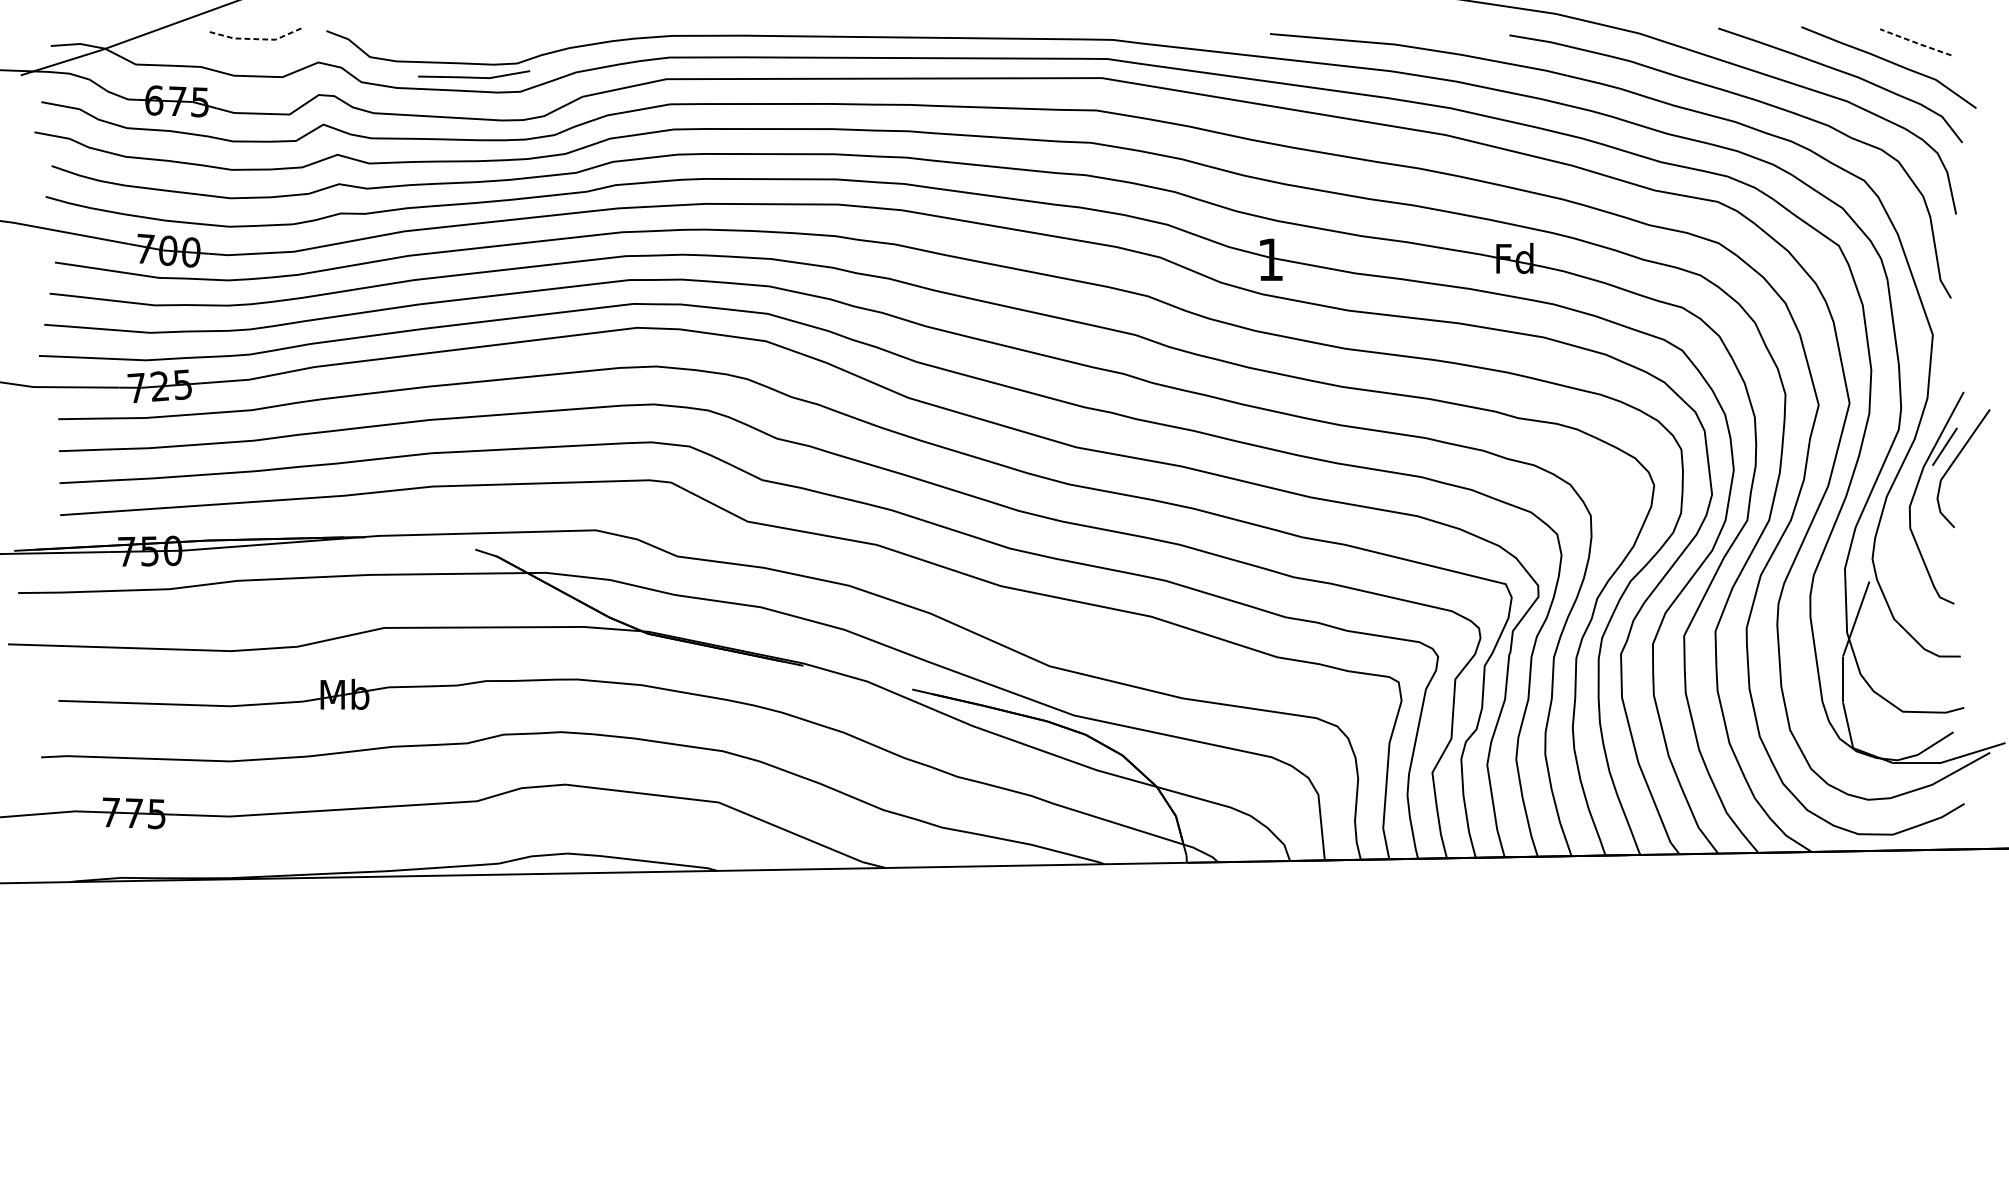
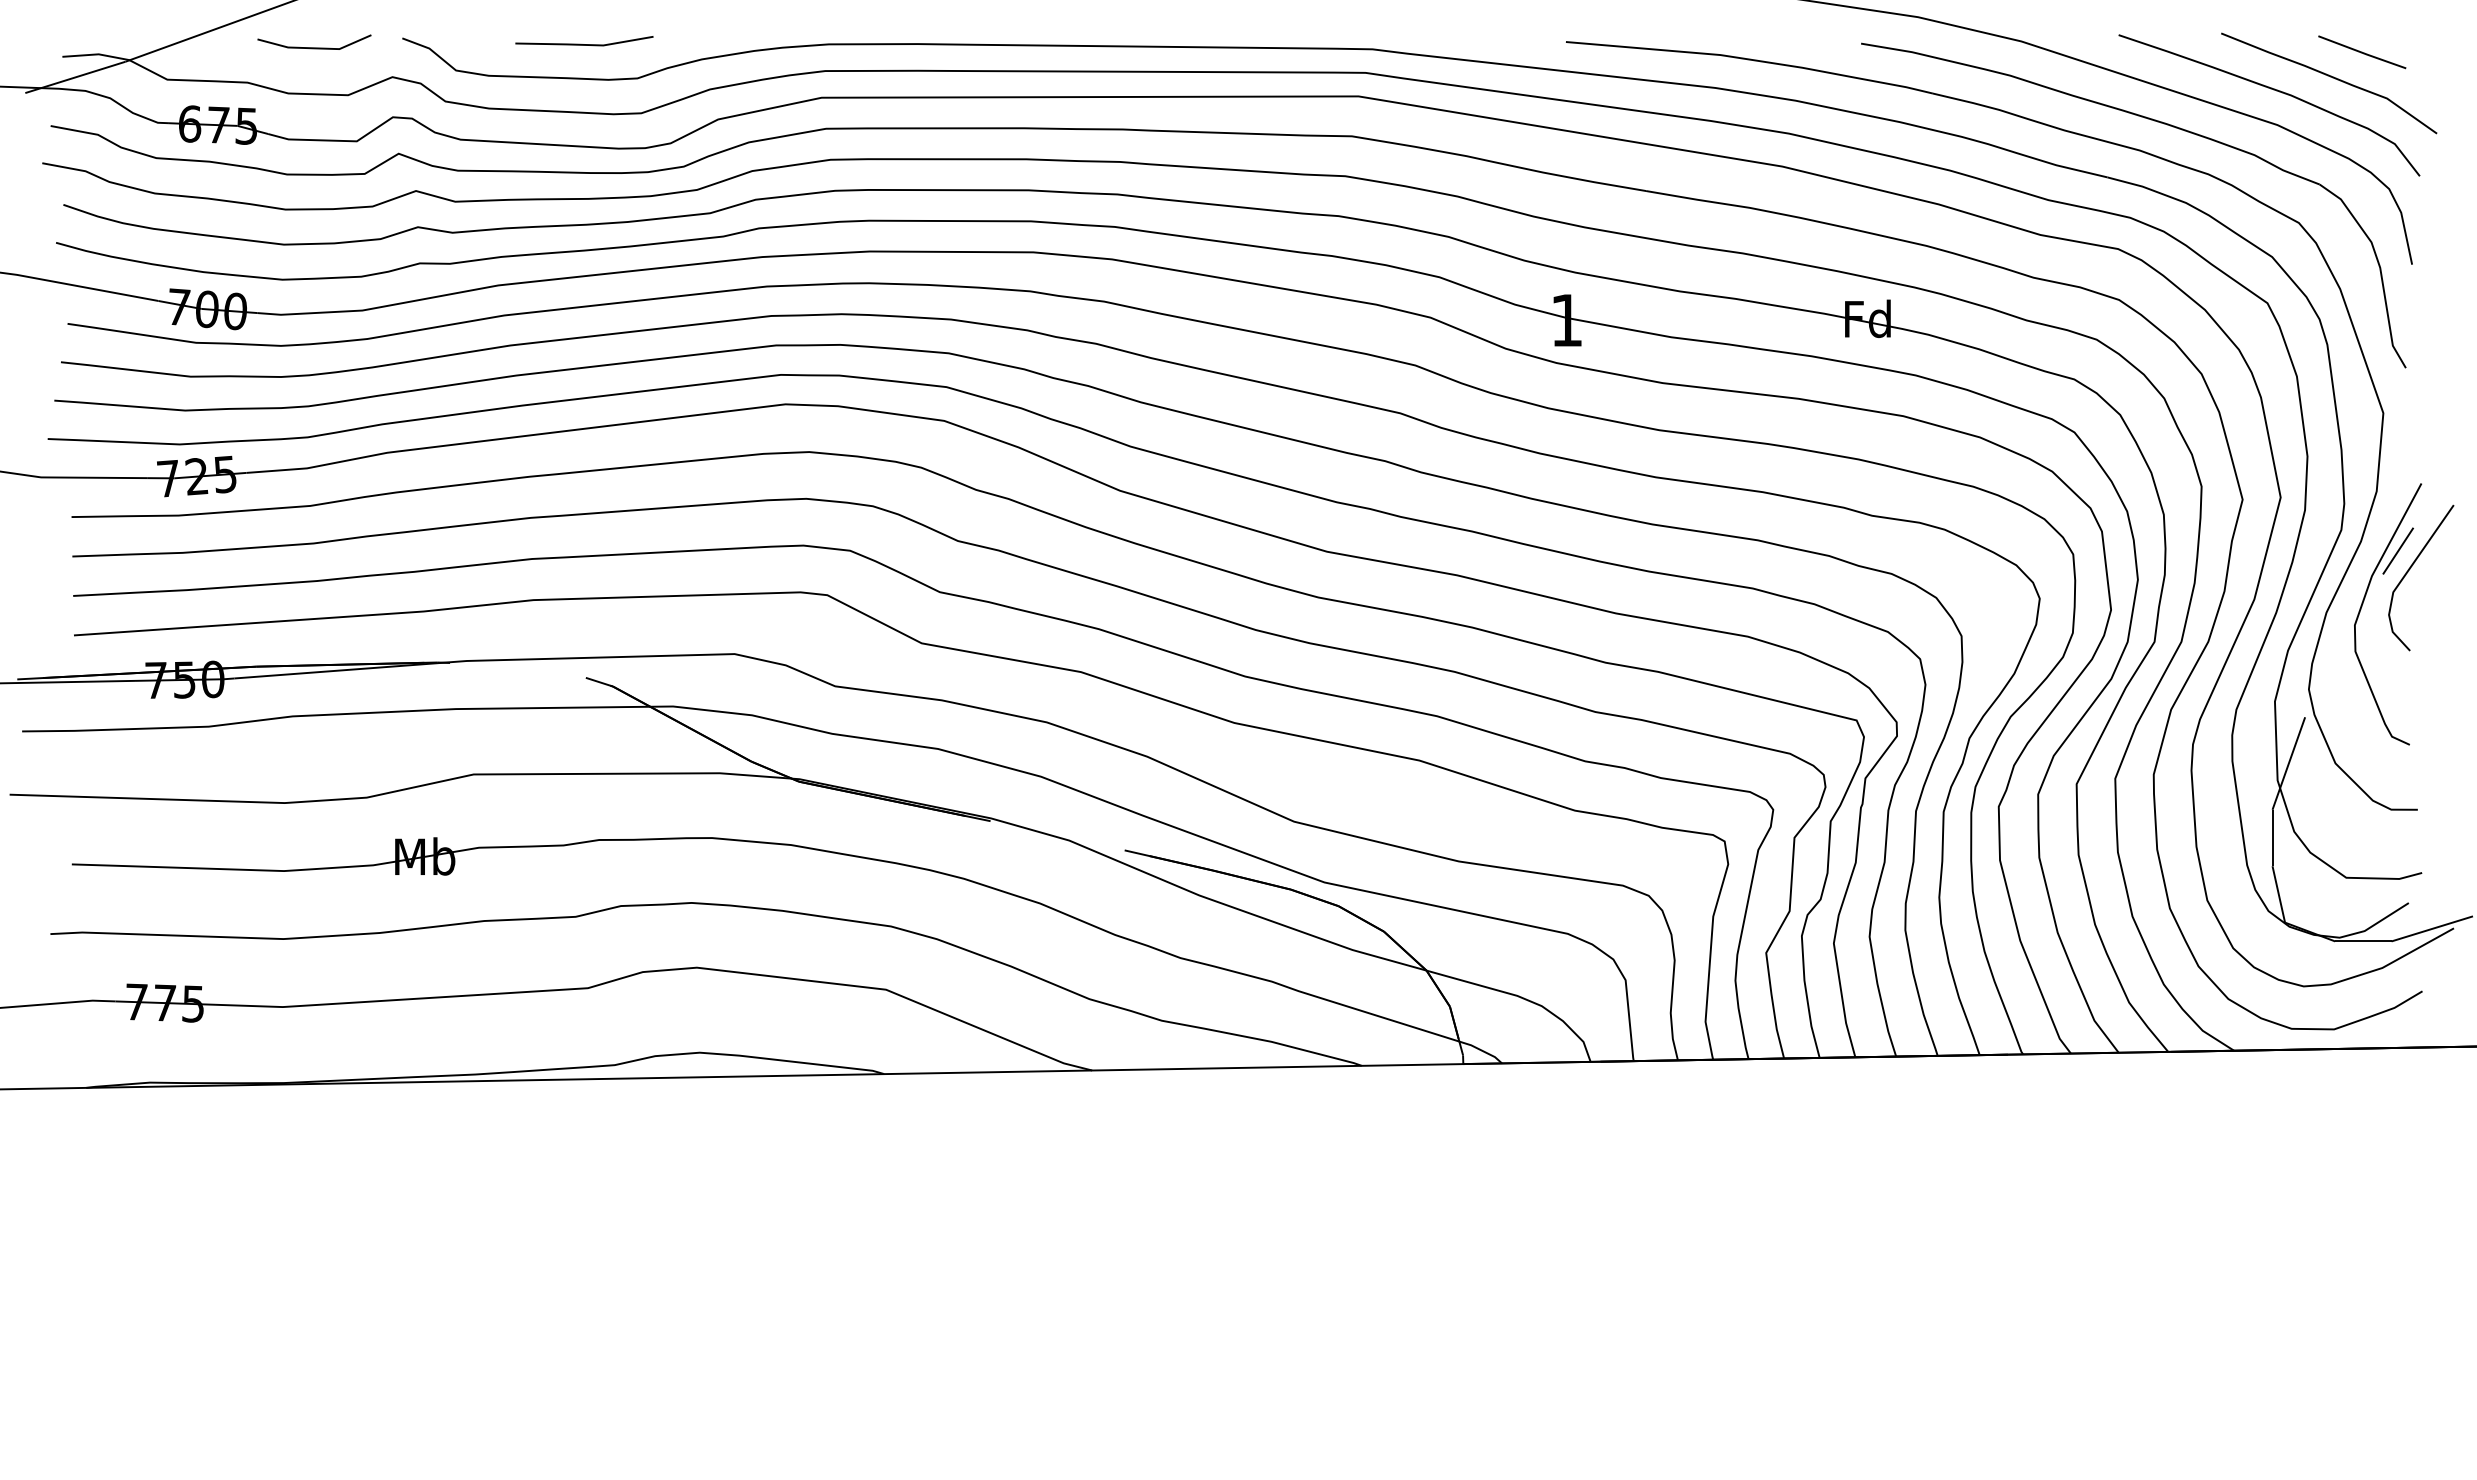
line: (255, 39) -> (314, 48), dashed -> solid
line: (1915, 42) -> (2362, 52), dashed -> solid
line: (474, 77) -> (584, 44), moved

